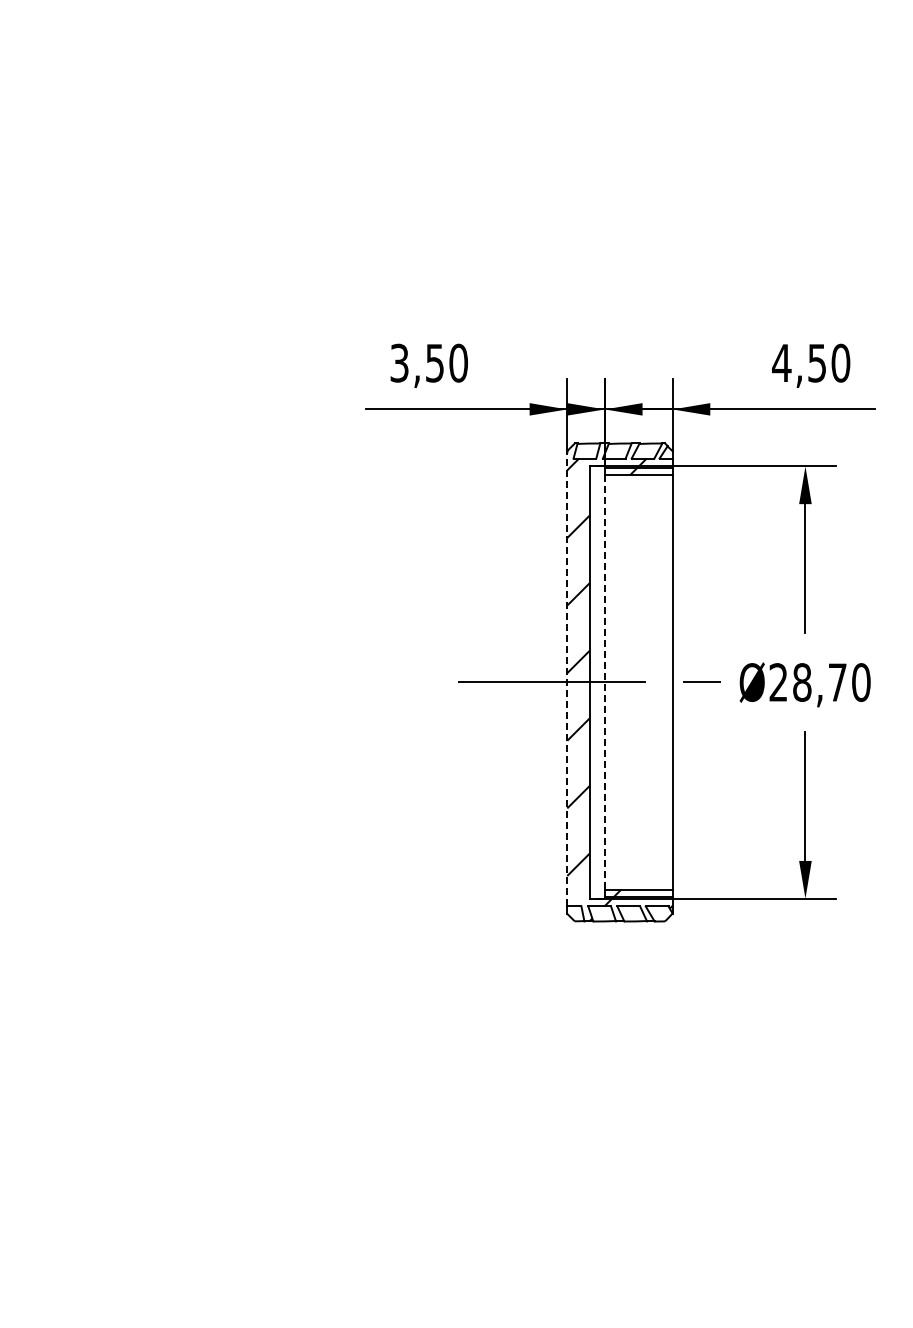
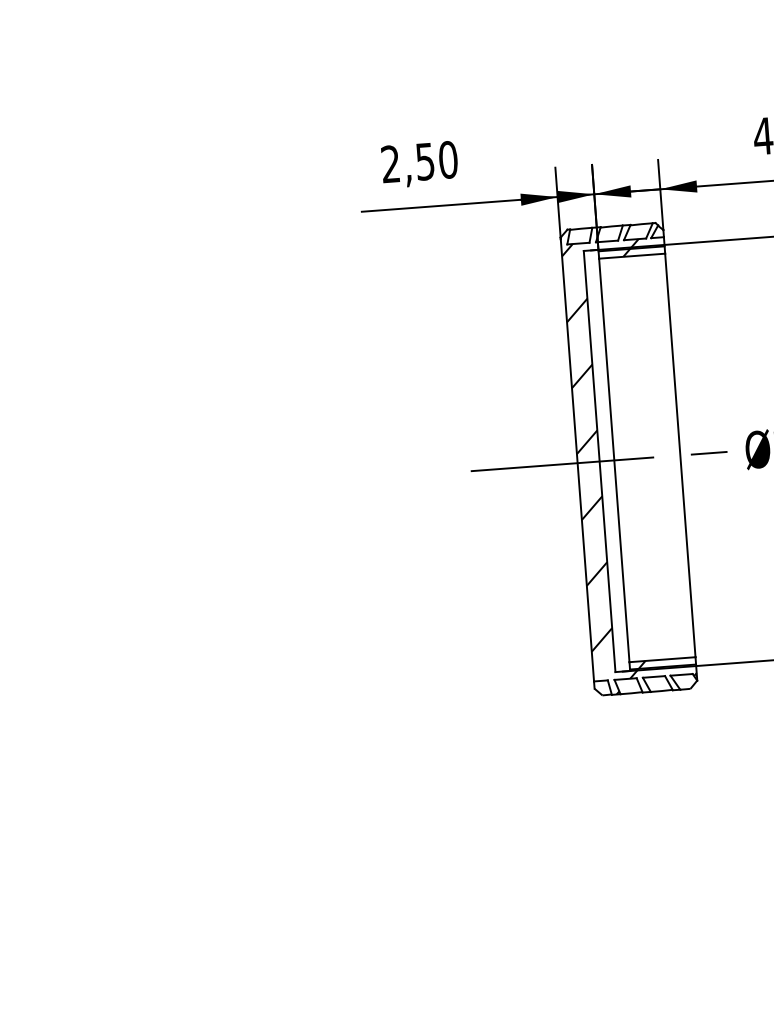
text: (399, 363) -> (390, 164), 3,50 -> 2,50
line: (567, 679) -> (577, 460), dashed -> solid
line: (604, 683) -> (613, 461), dashed -> solid

